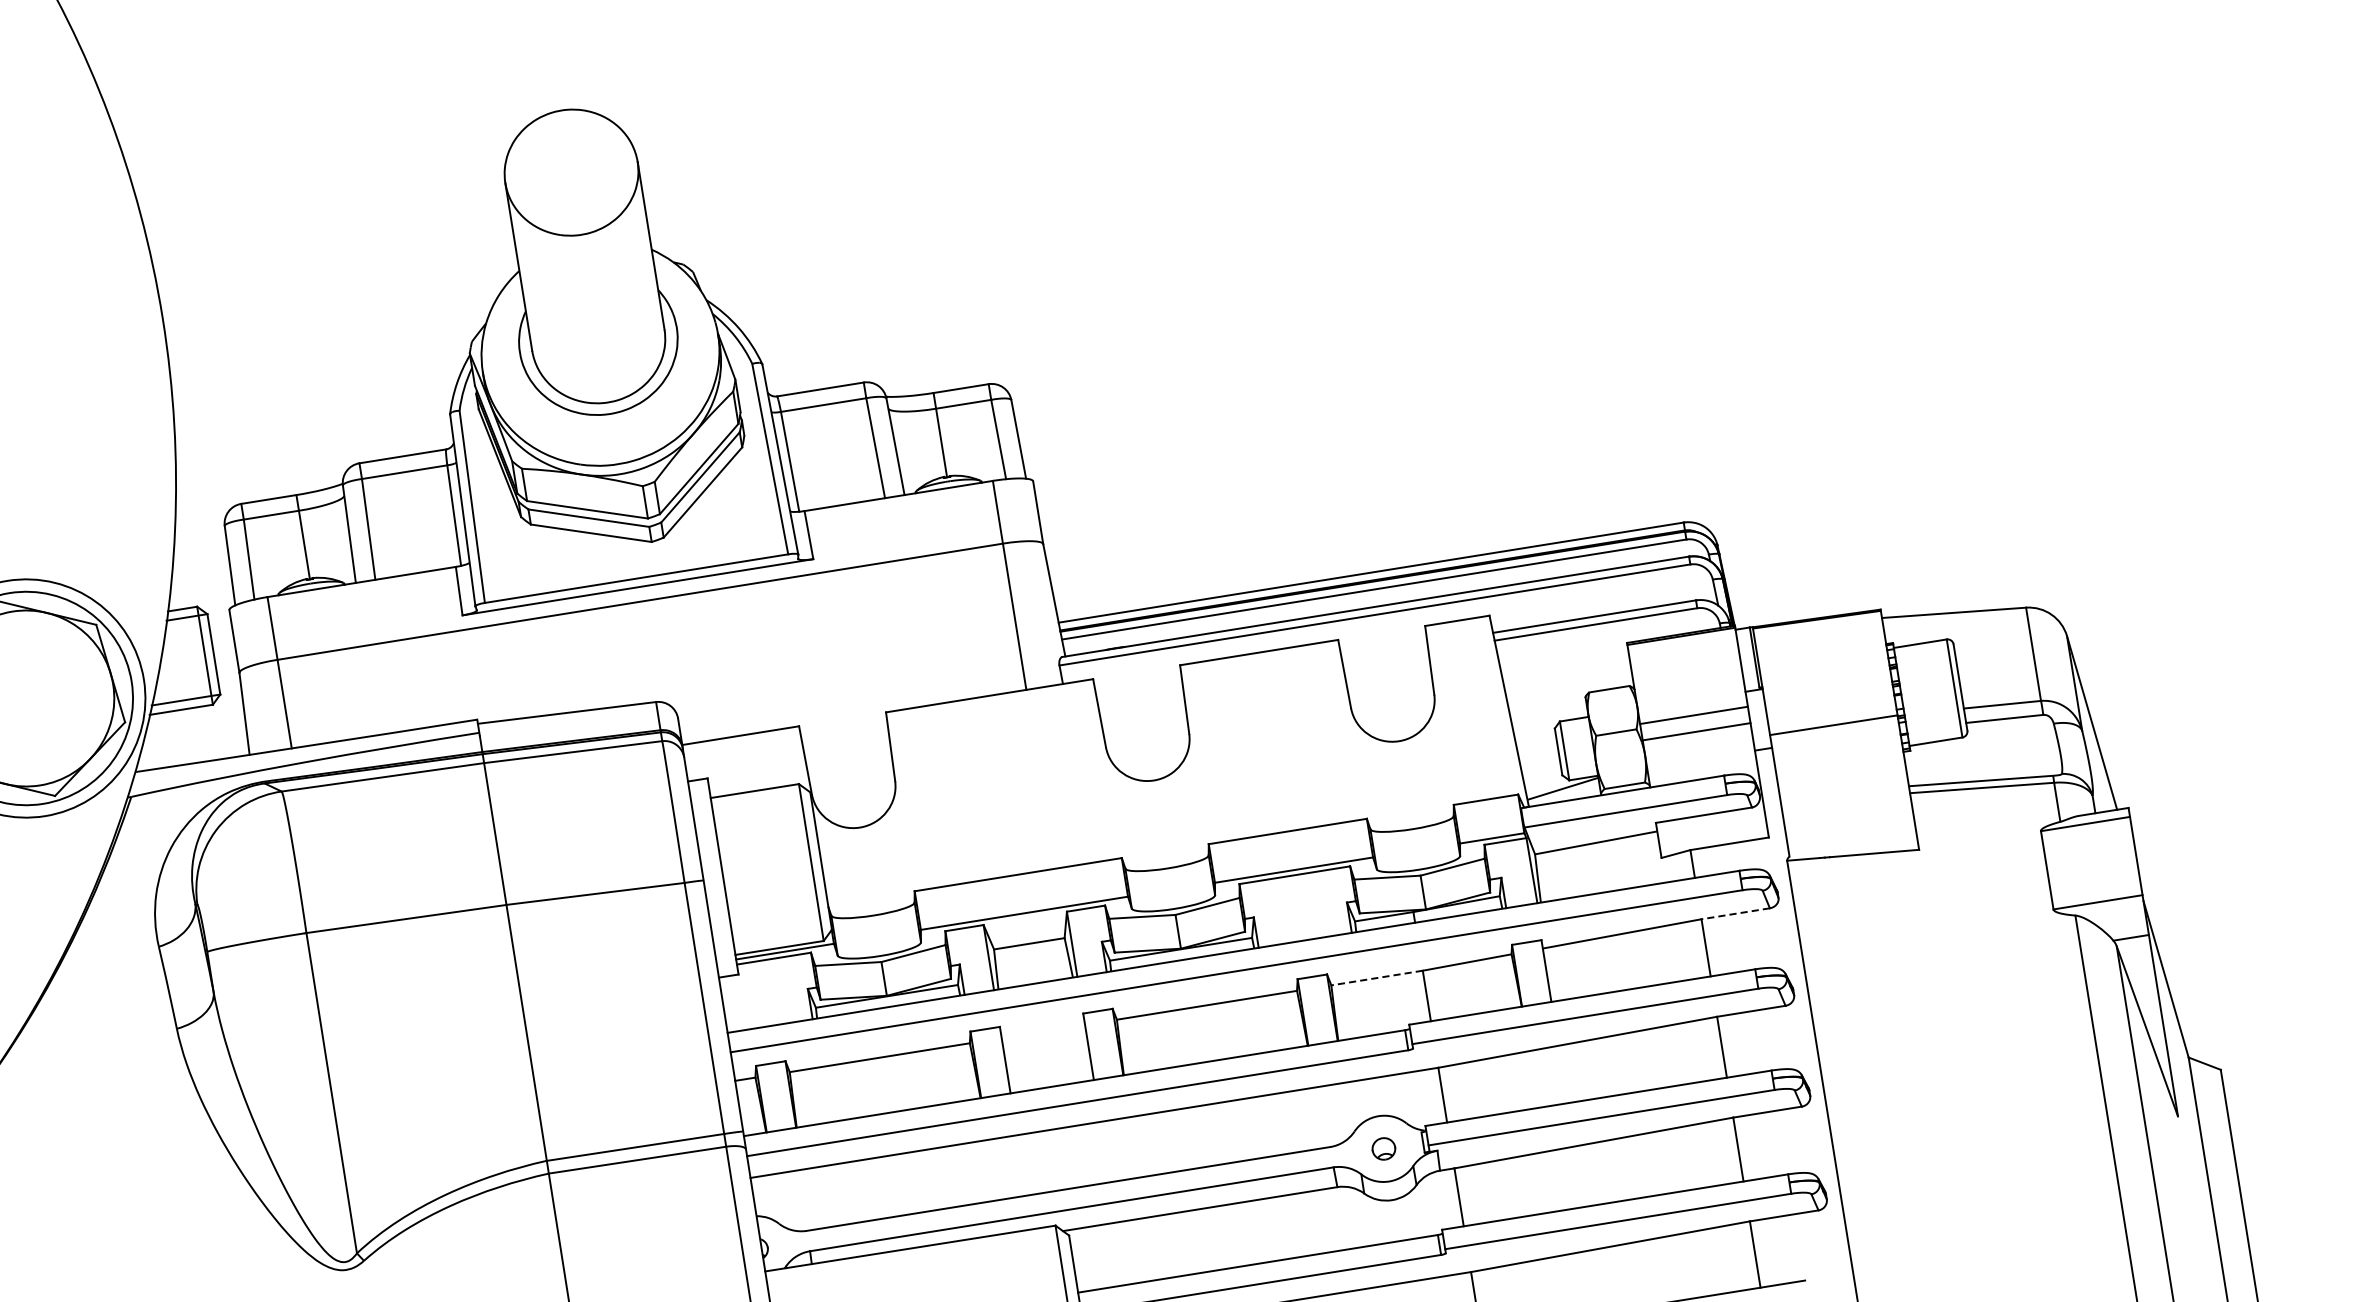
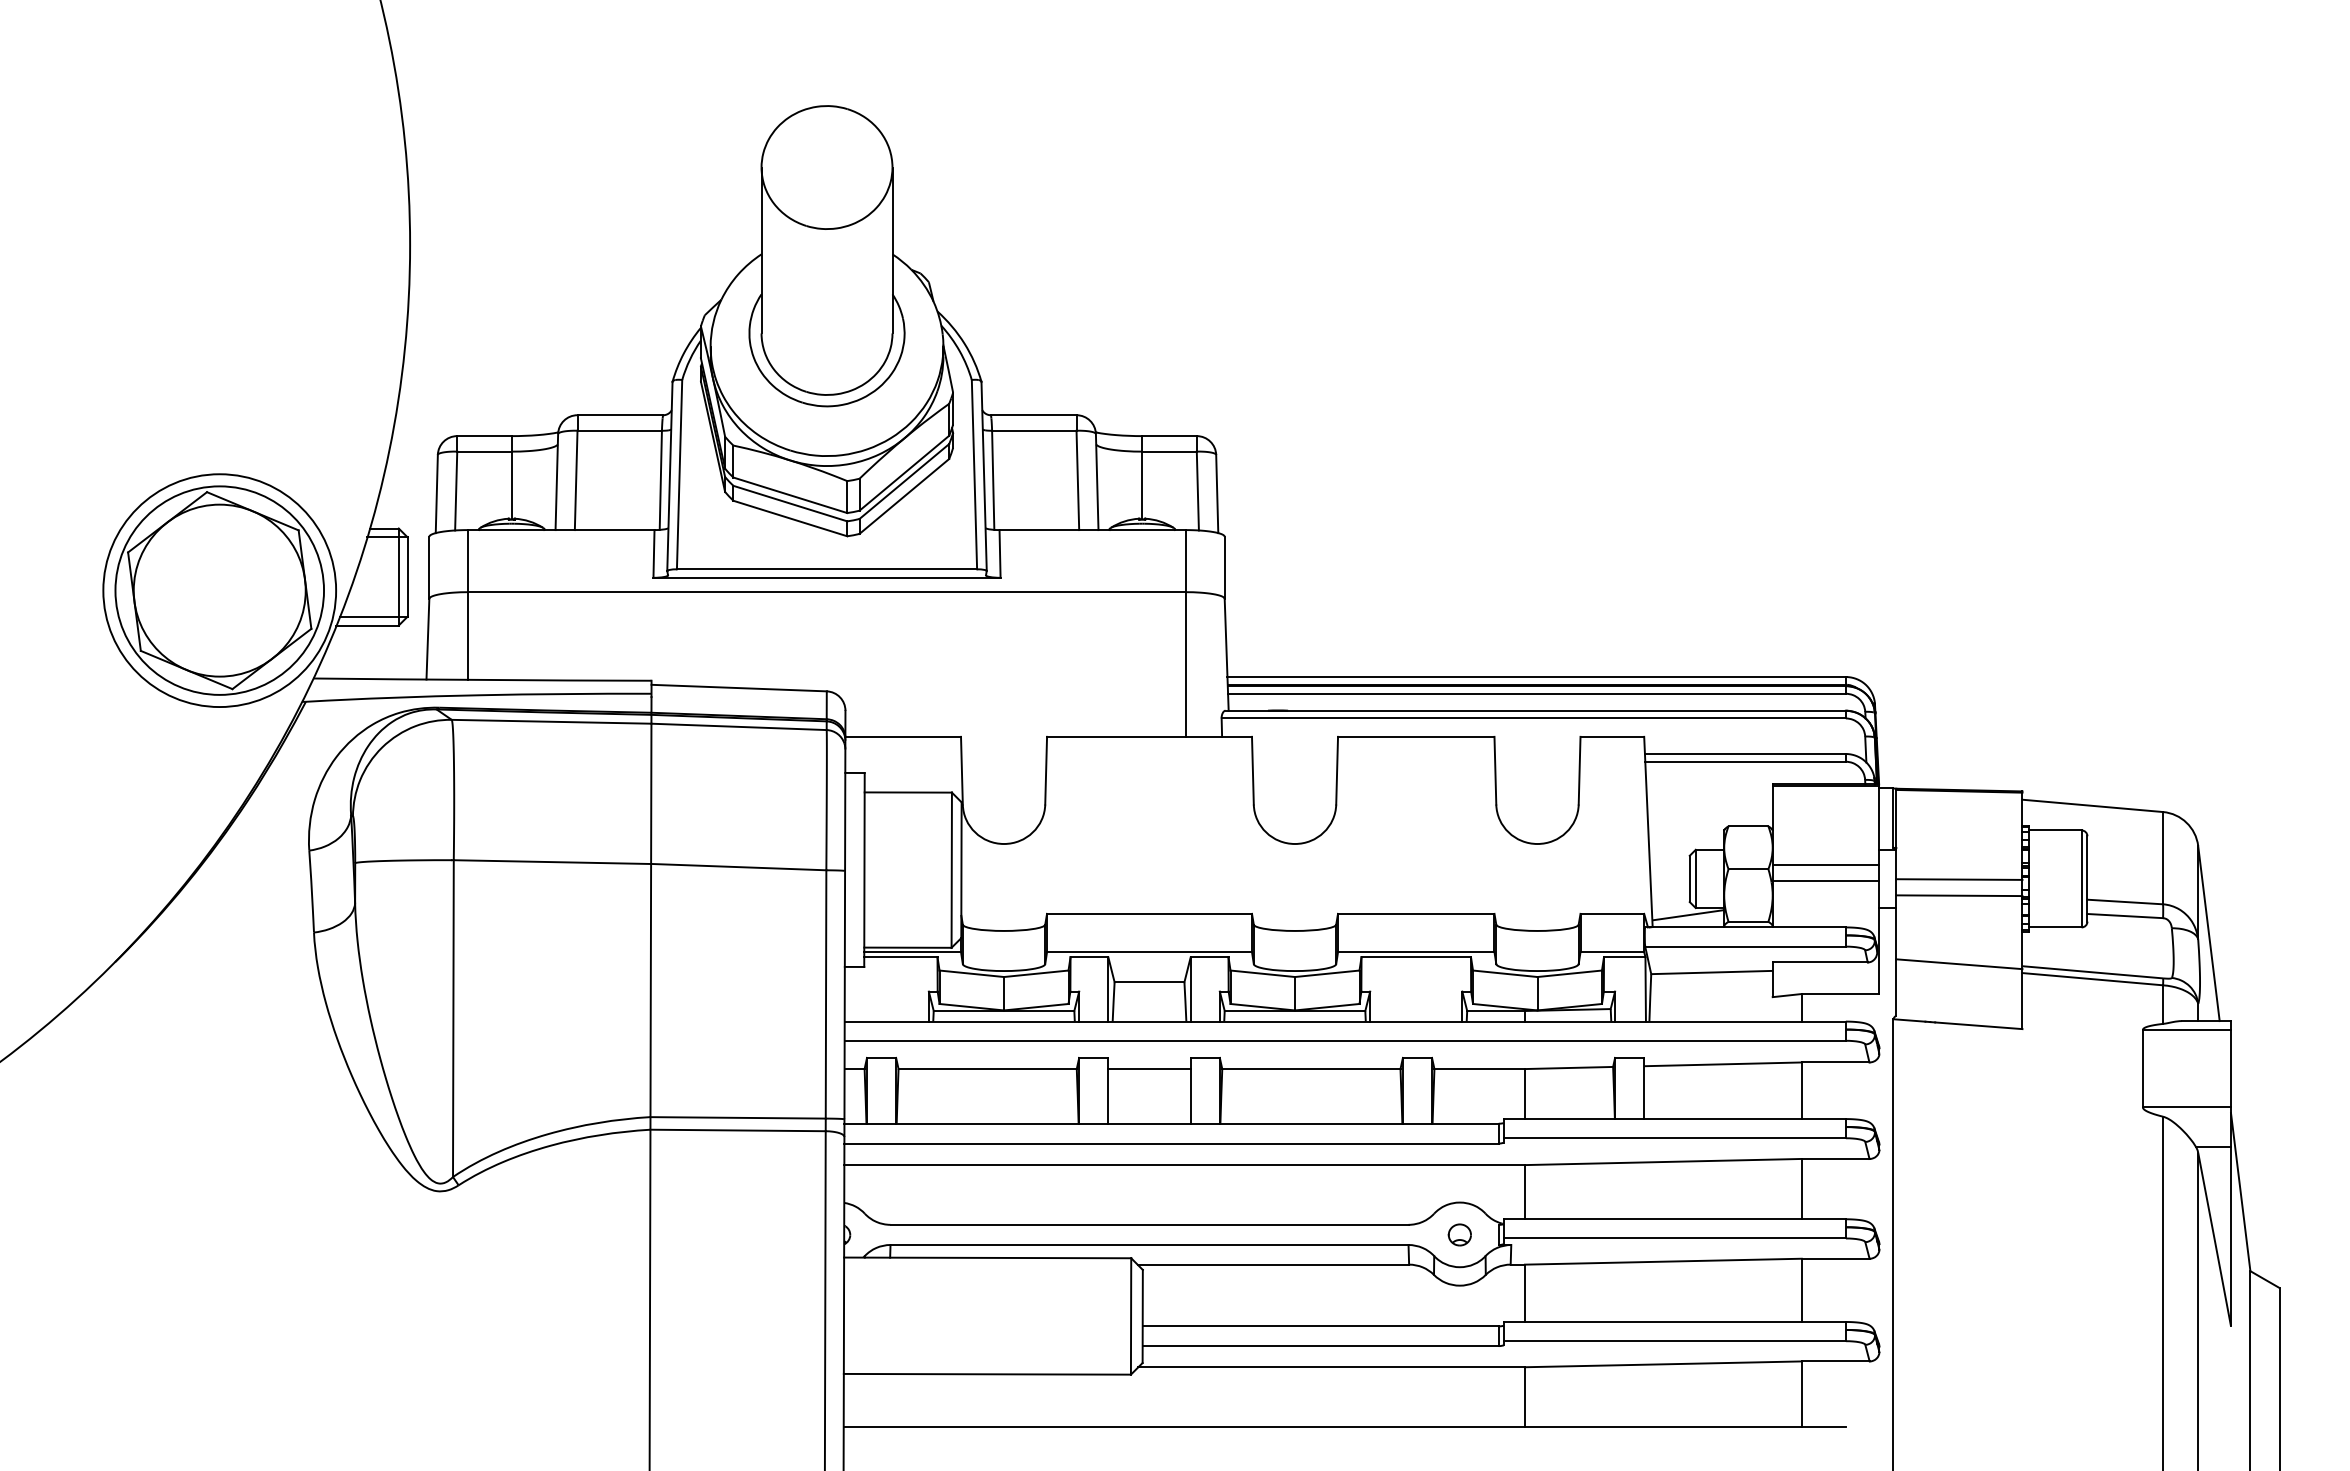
line: (1831, 708) -> (1959, 879), added
line: (1845, 794) -> (1959, 964), added
line: (1735, 913) -> (1835, 1062), dashed -> solid
line: (1376, 978) -> (1479, 1069), dashed -> solid
line: (1043, 1031) -> (1149, 1069), added

